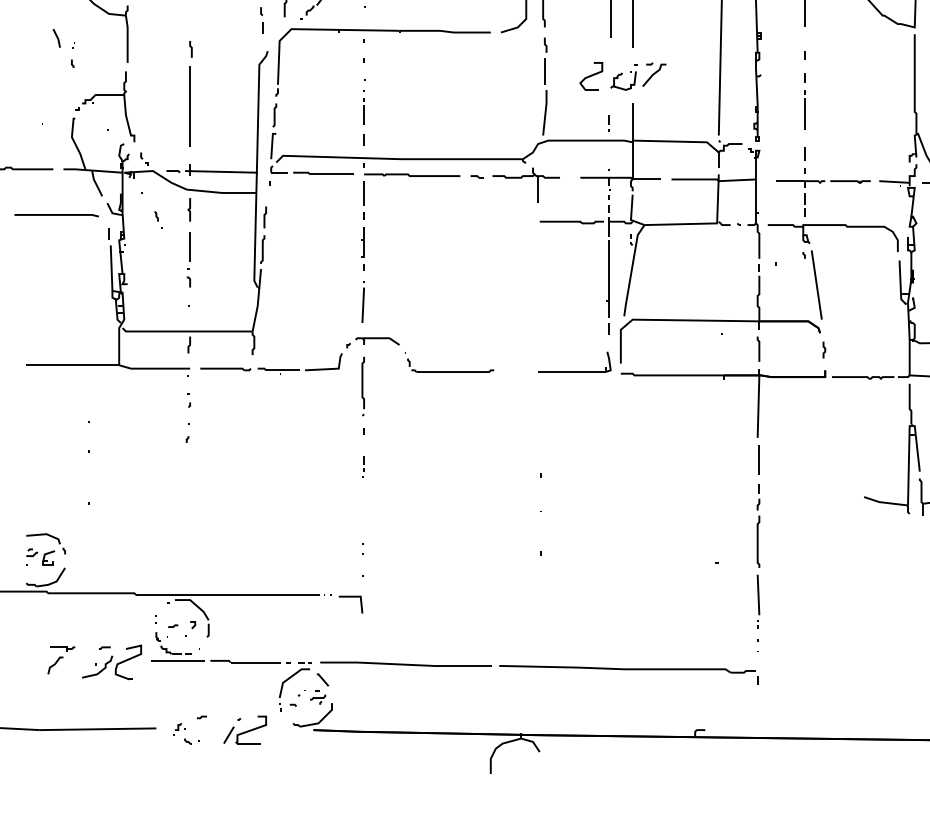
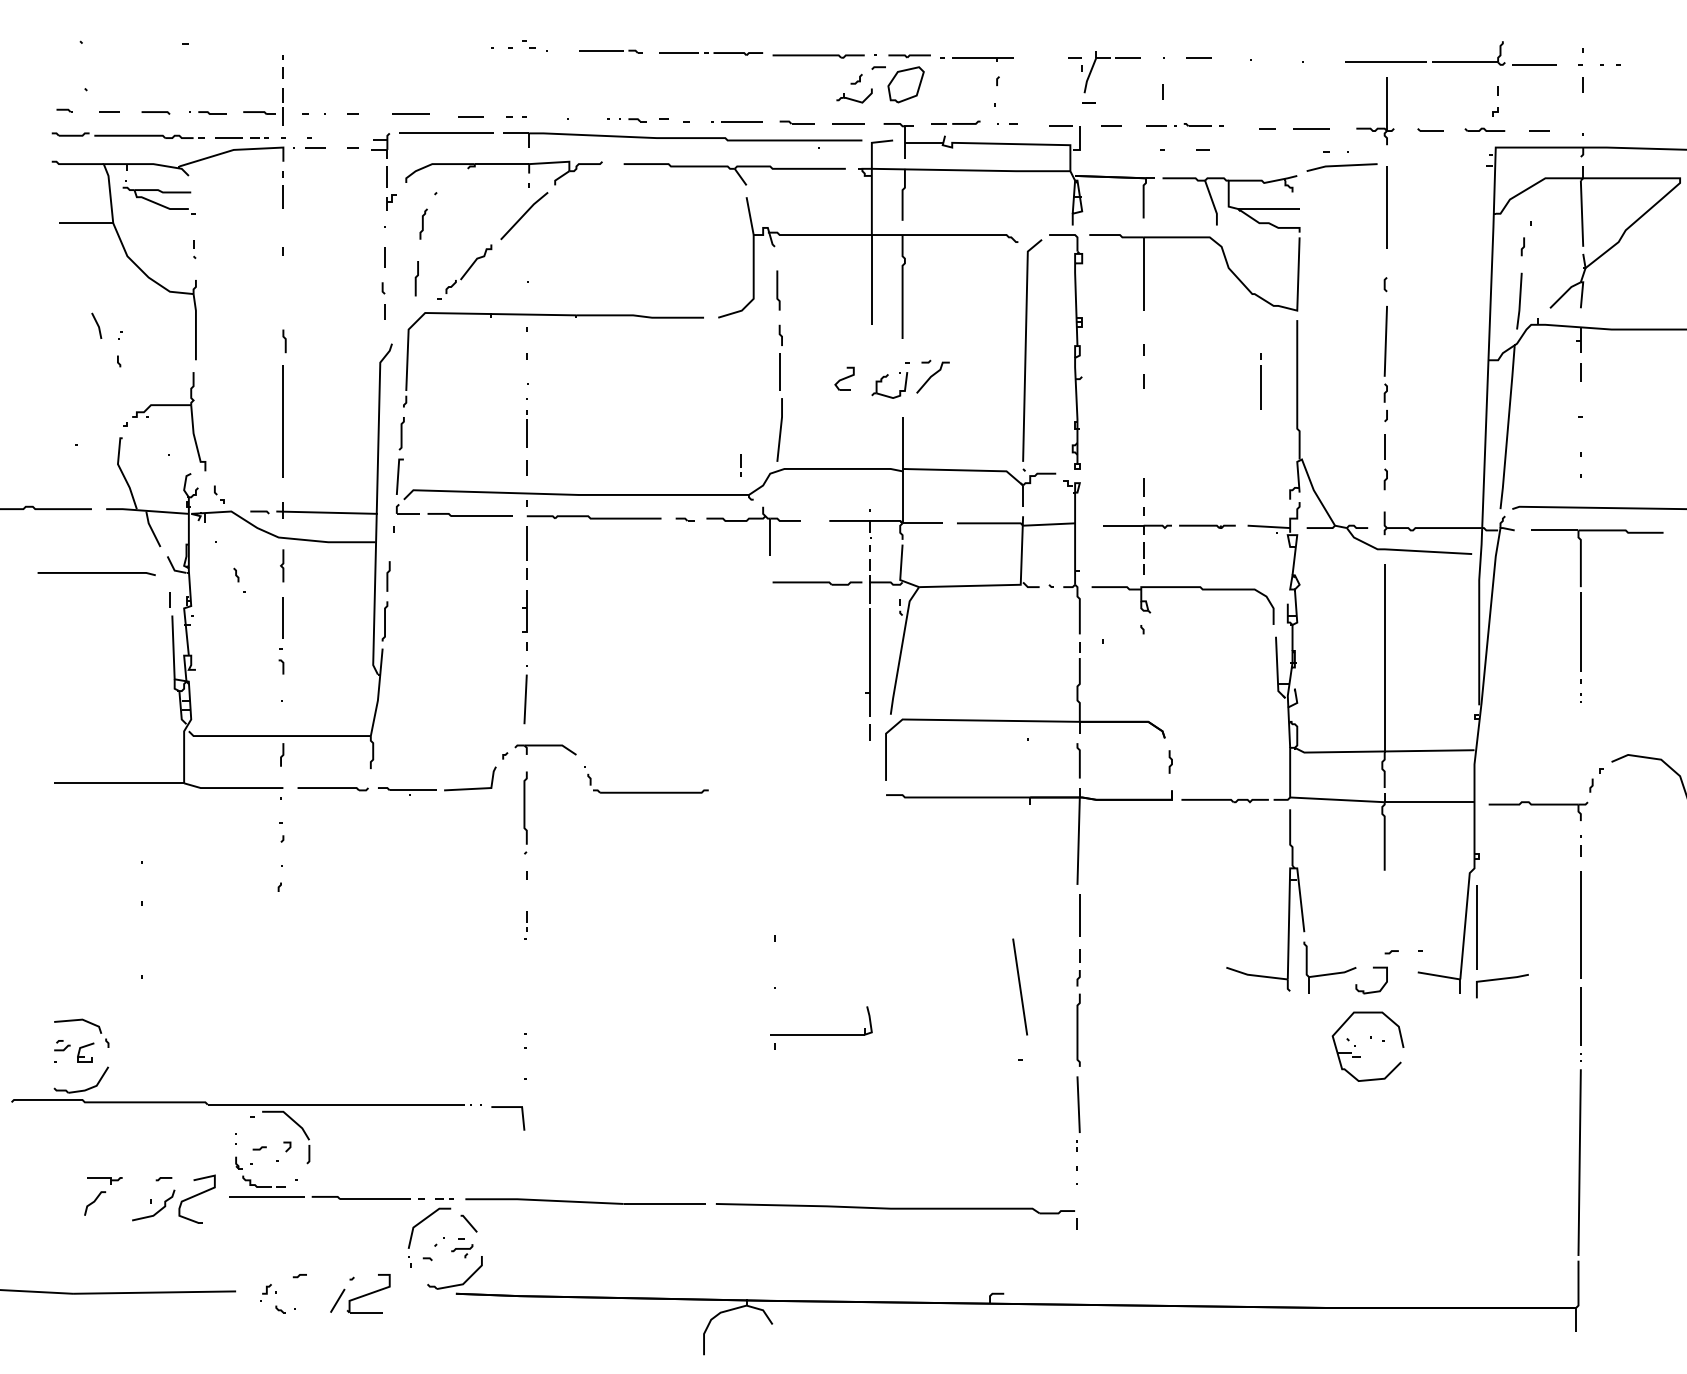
part: (591, 75) -> (844, 378), size x0.6
line: (804, 110) -> (1260, 381), moved
line: (609, 123) -> (740, 465), moved
line: (816, 284) -> (1019, 986), moved
part: (574, 371) -> (821, 1034), moved

